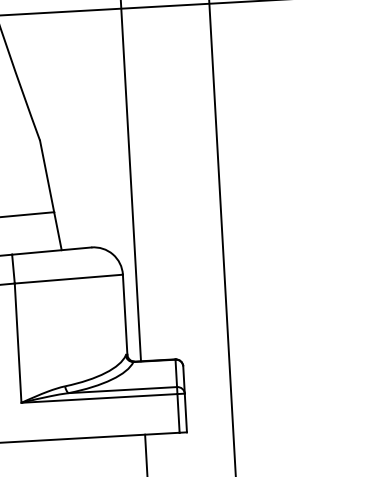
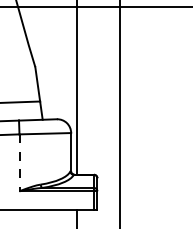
line: (18, 344) -> (19, 163), solid -> dashed

